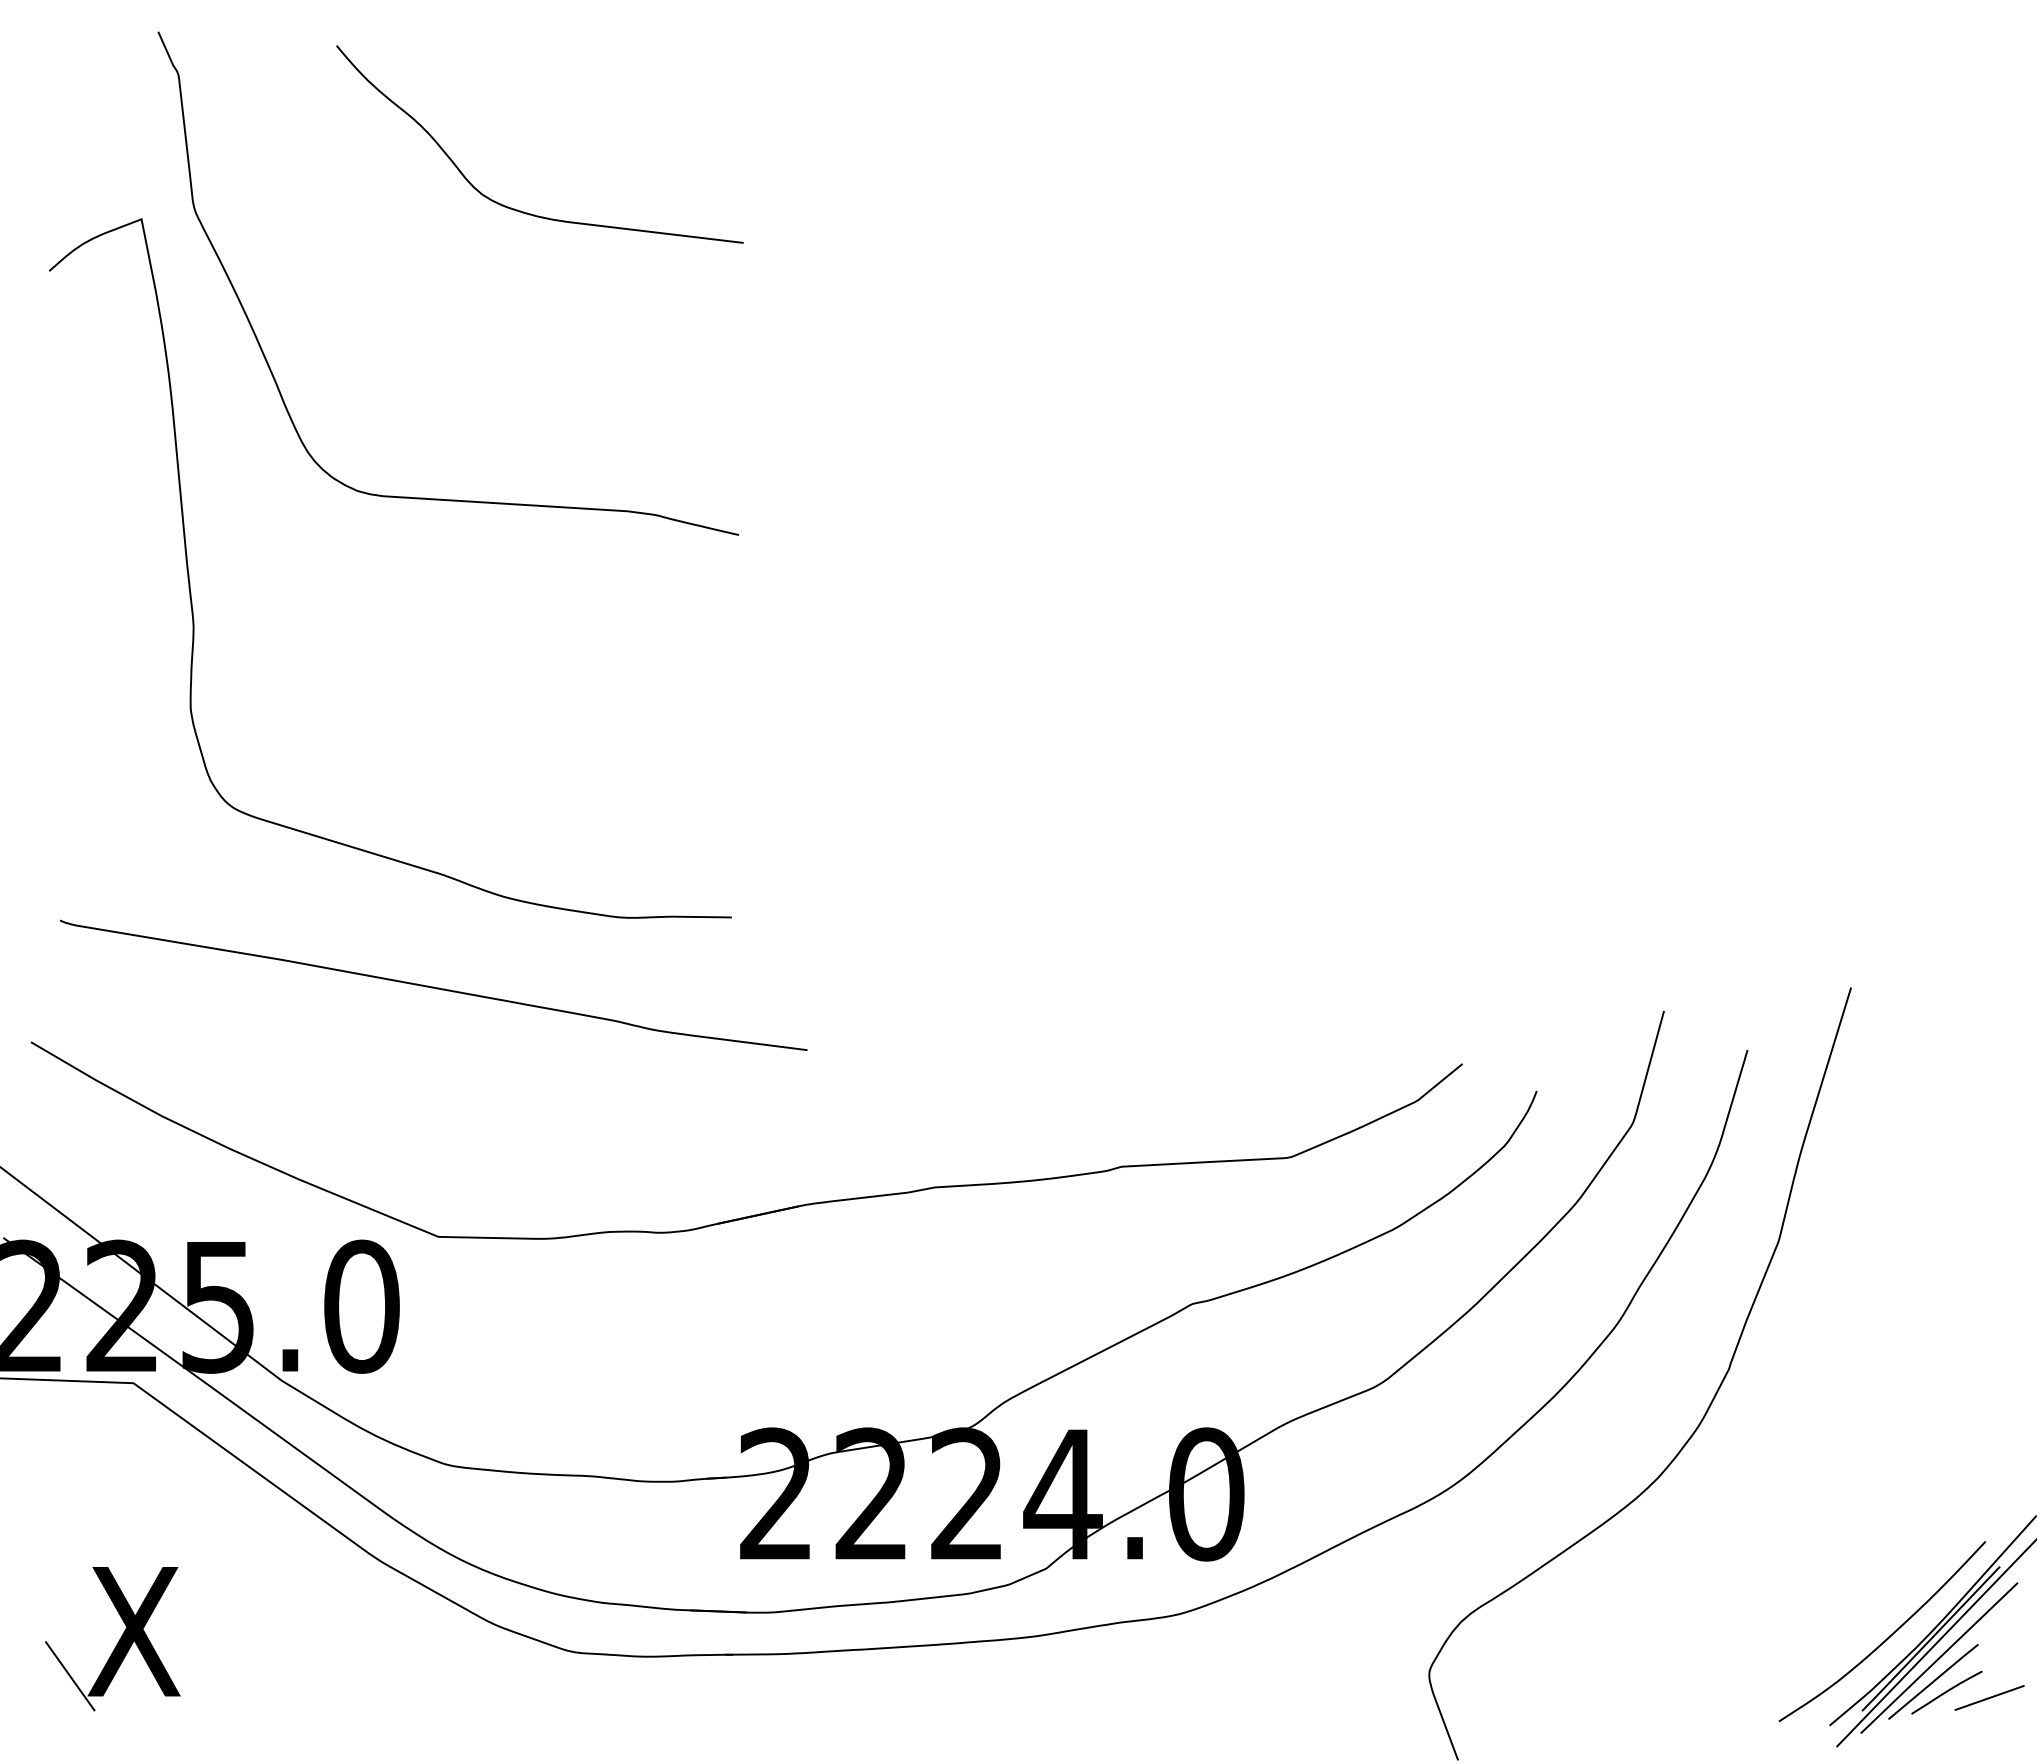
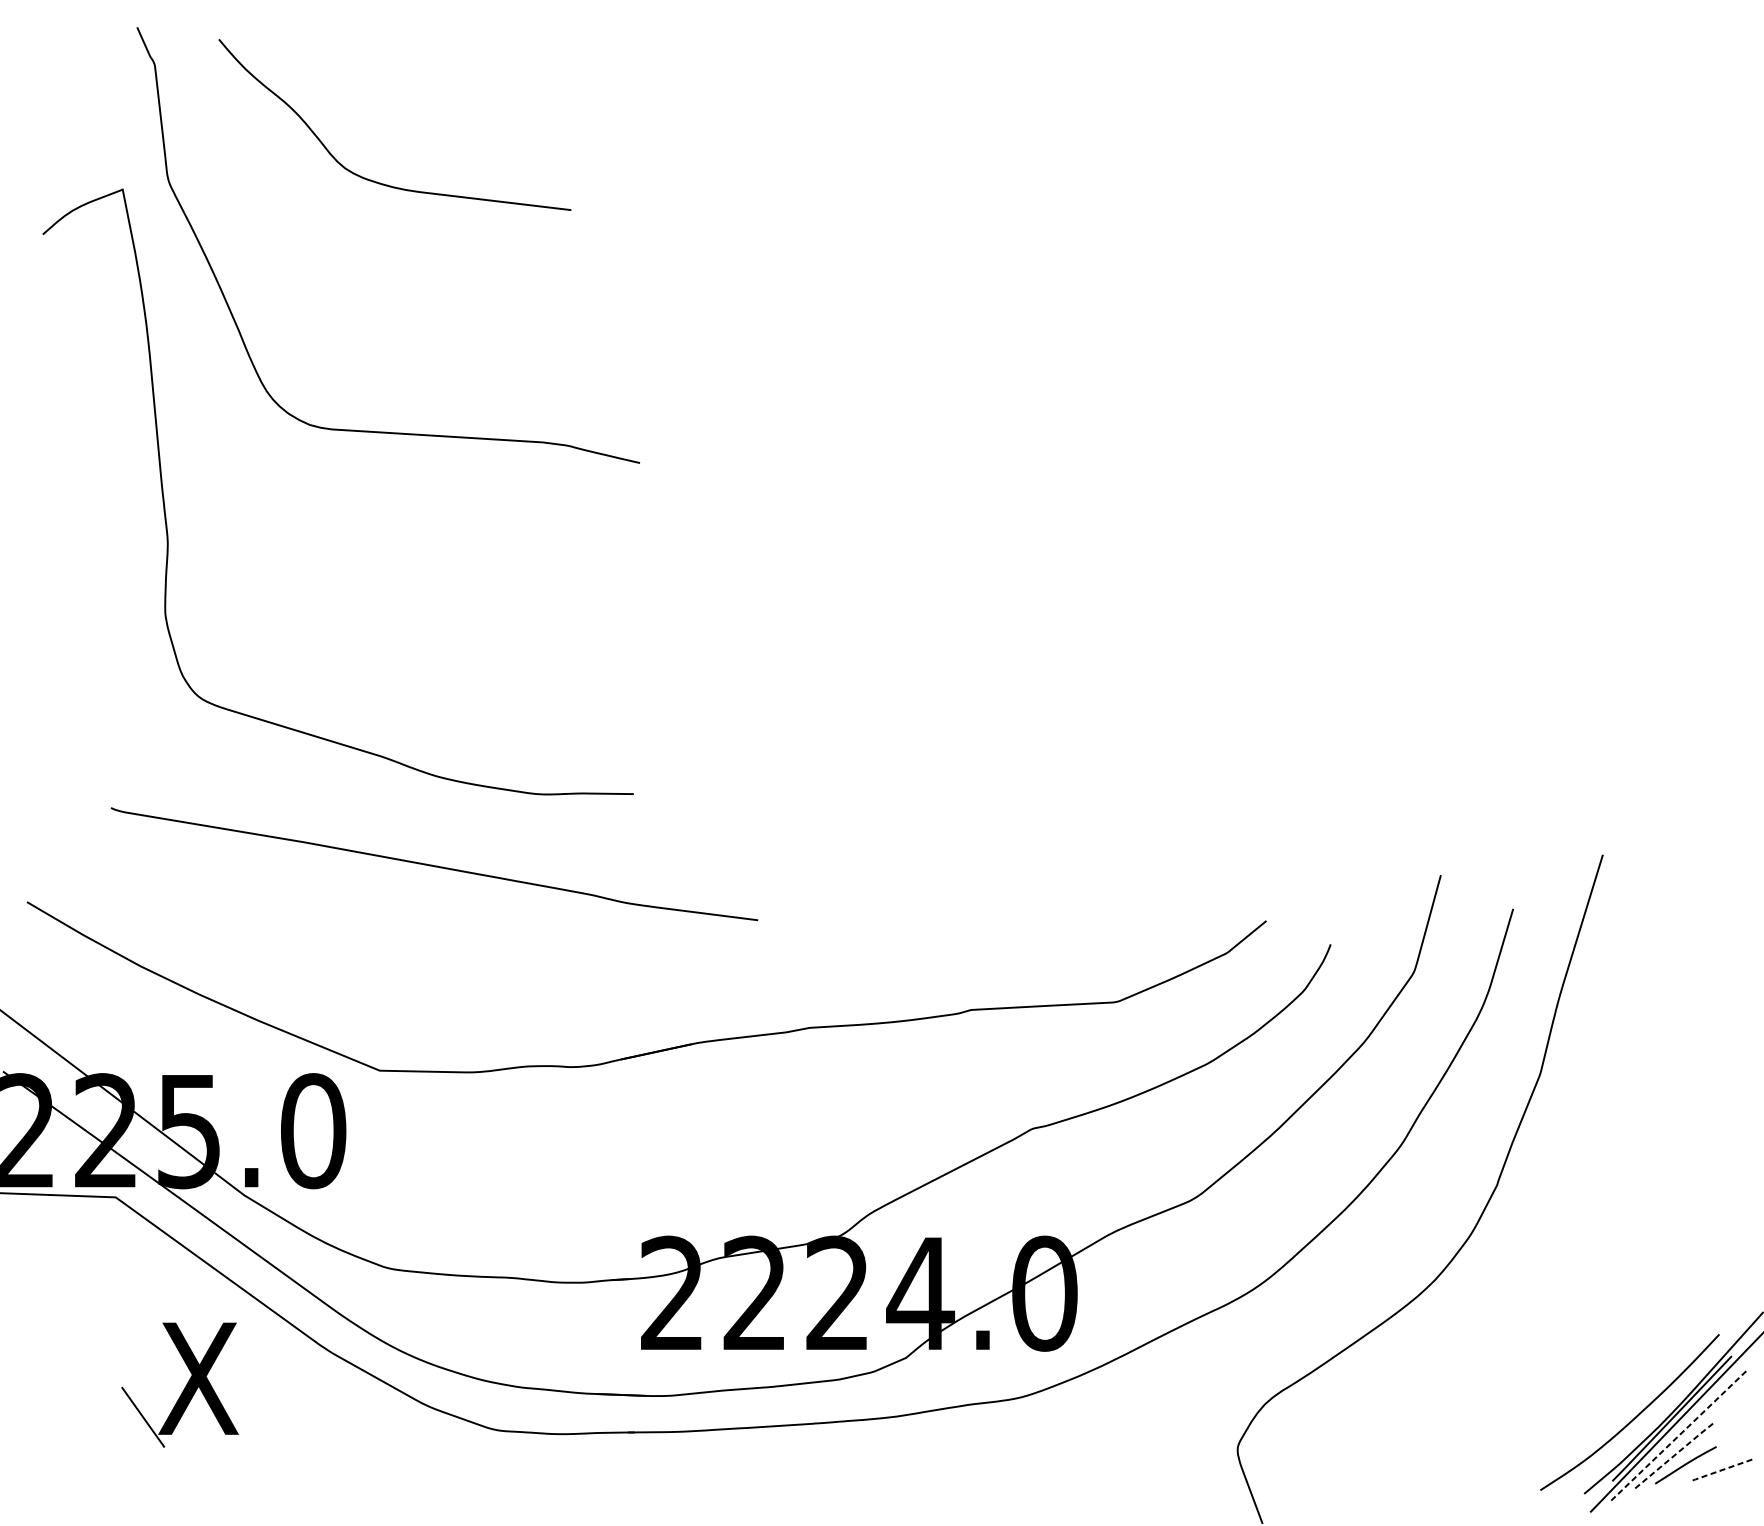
curve: (517, 209) -> (375, 181), moved
curve: (433, 986) -> (434, 865), moved
part: (112, 1639) -> (179, 1385), moved
line: (1939, 1658) -> (1679, 1435), solid -> dashed
line: (1934, 1680) -> (1675, 1454), solid -> dashed
line: (1989, 1698) -> (1722, 1470), solid -> dashed

